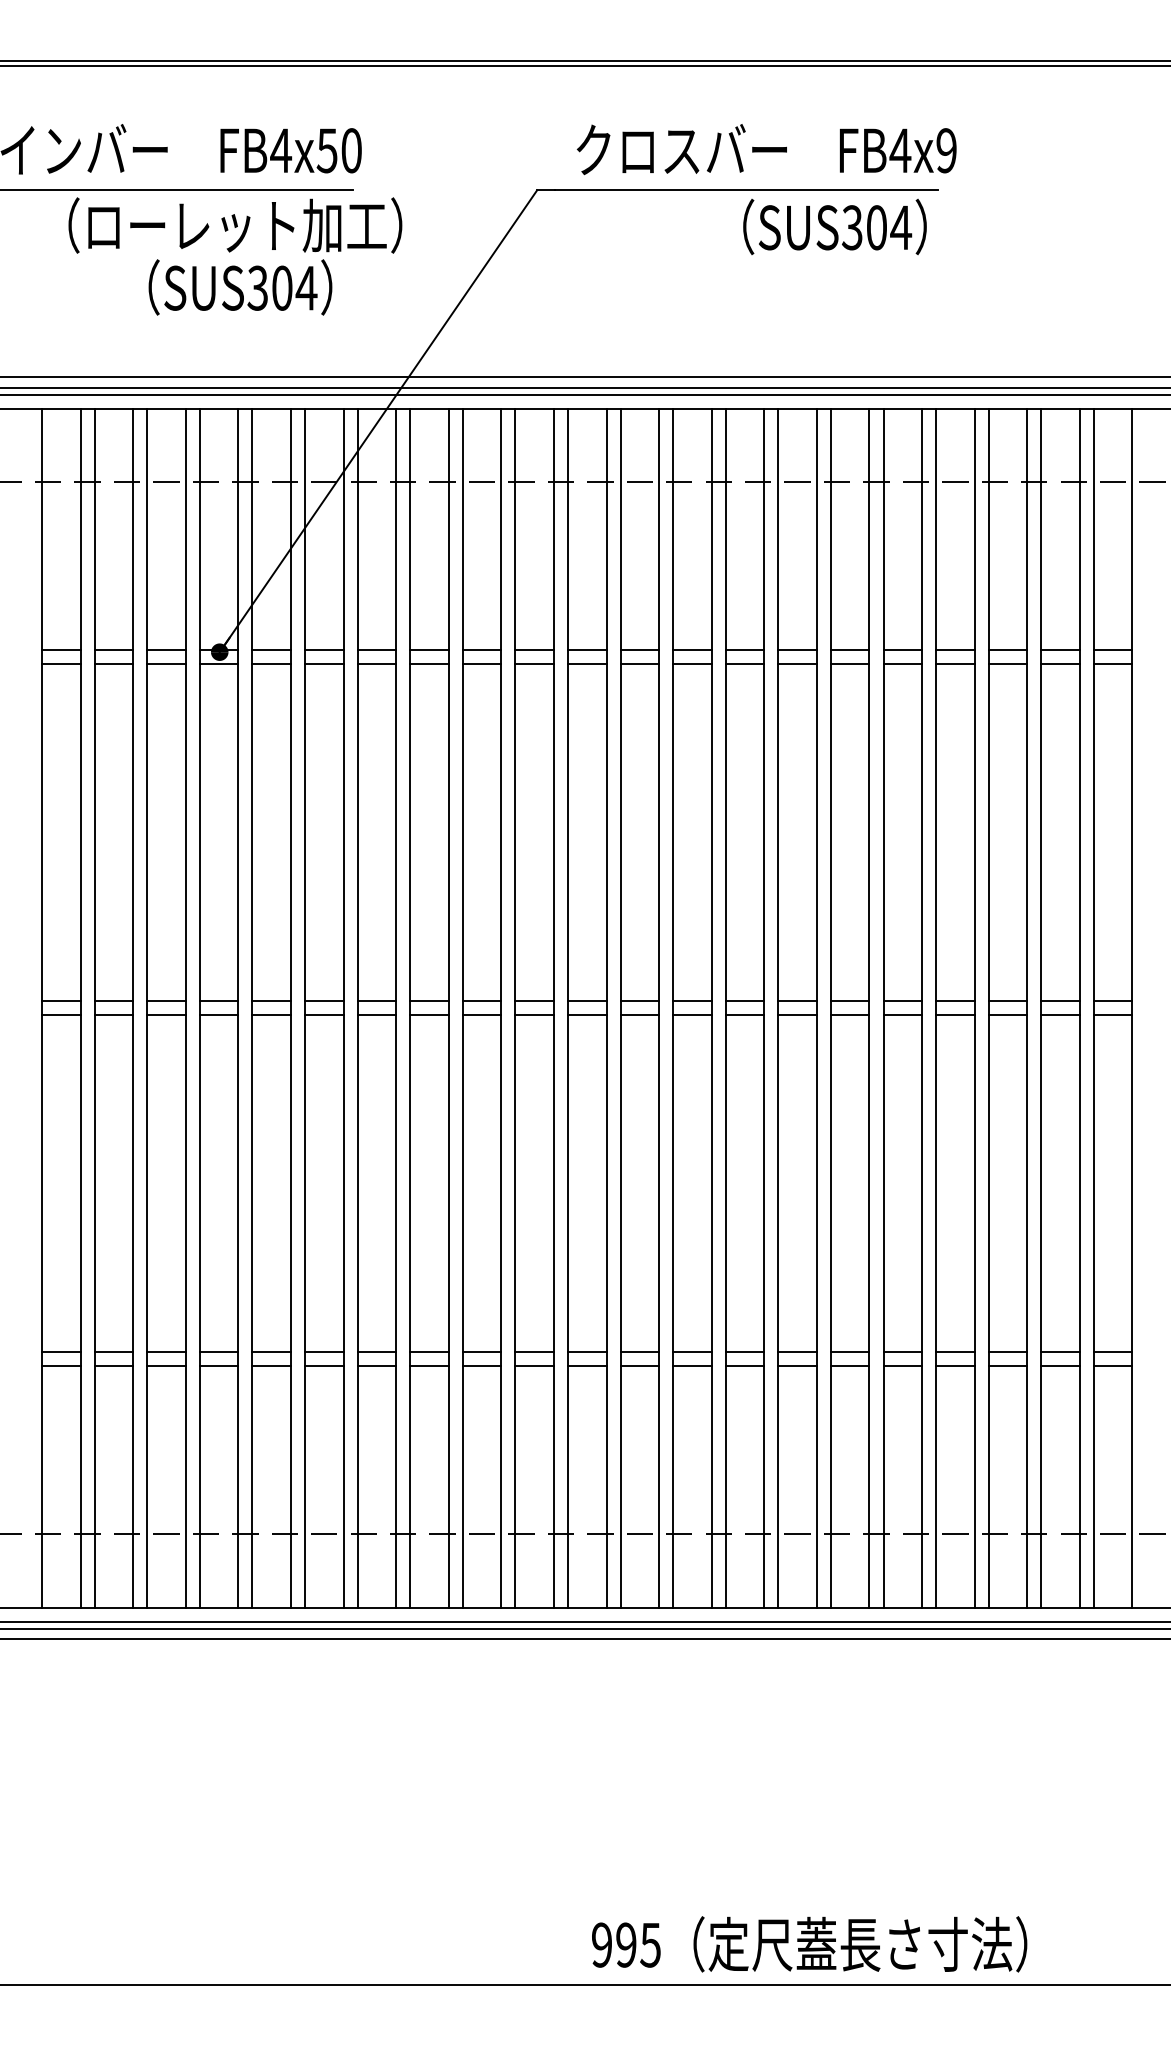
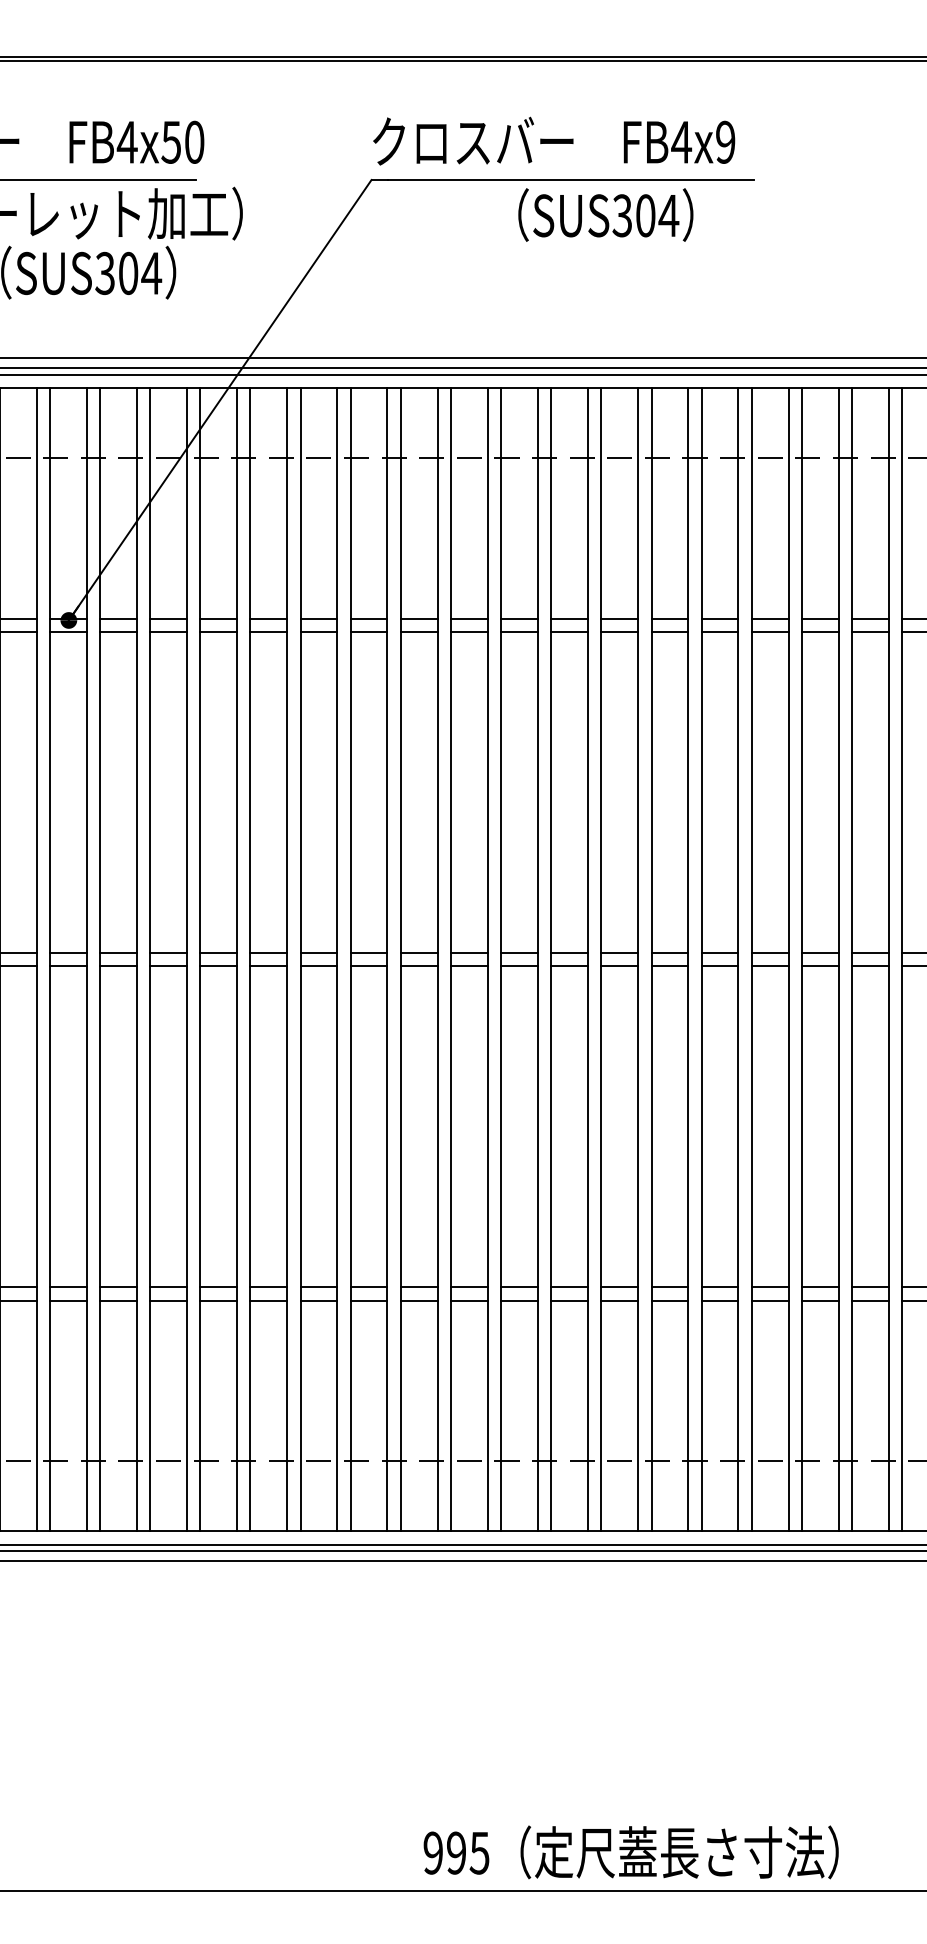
text: (766, 149) -> (553, 141), moved
text: (834, 226) -> (605, 214), moved

